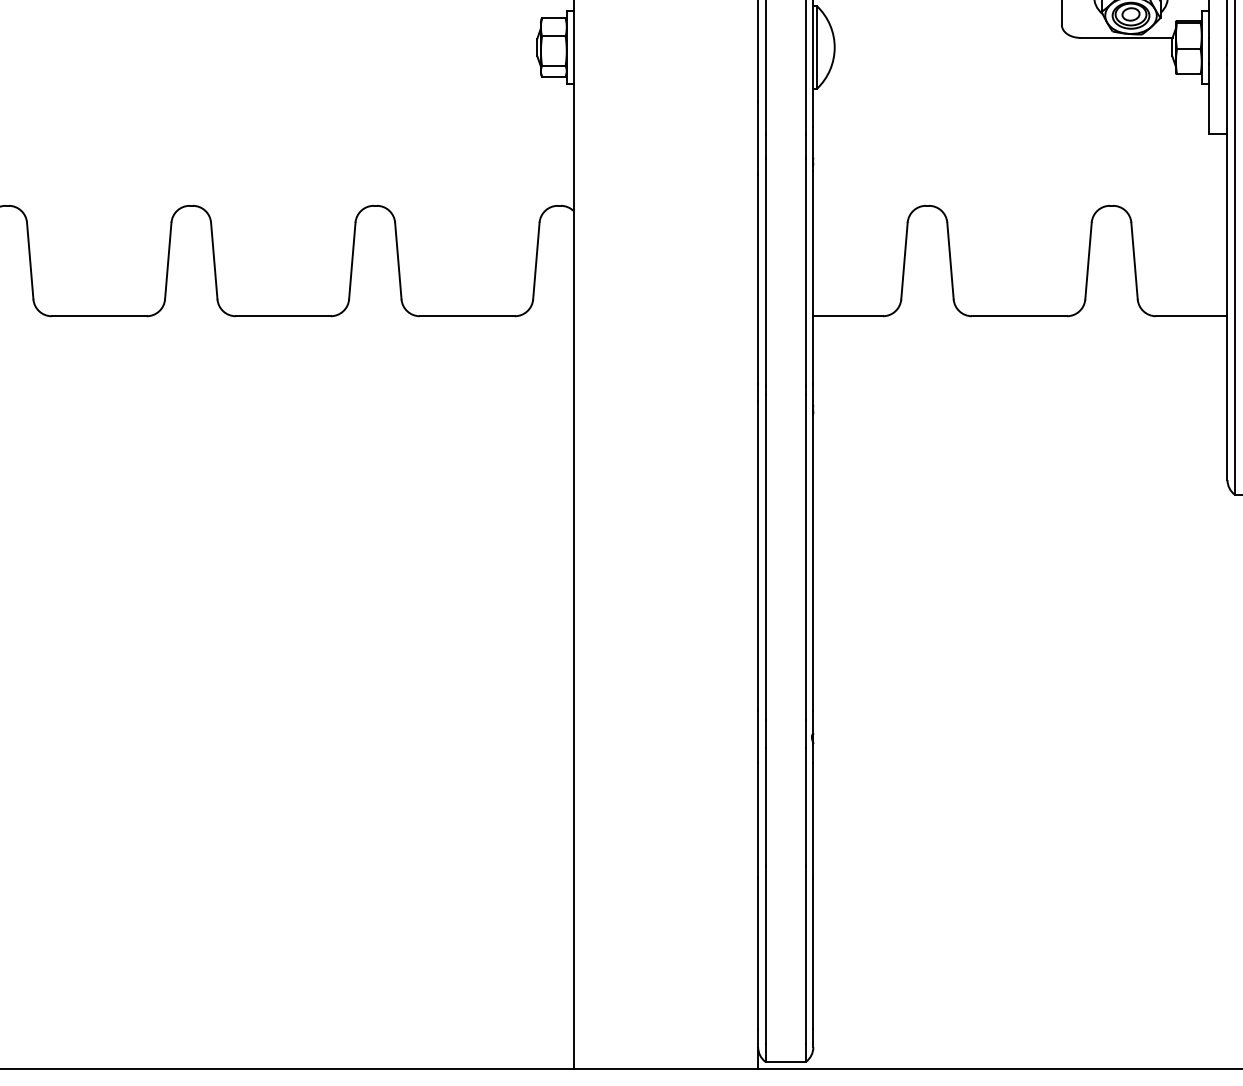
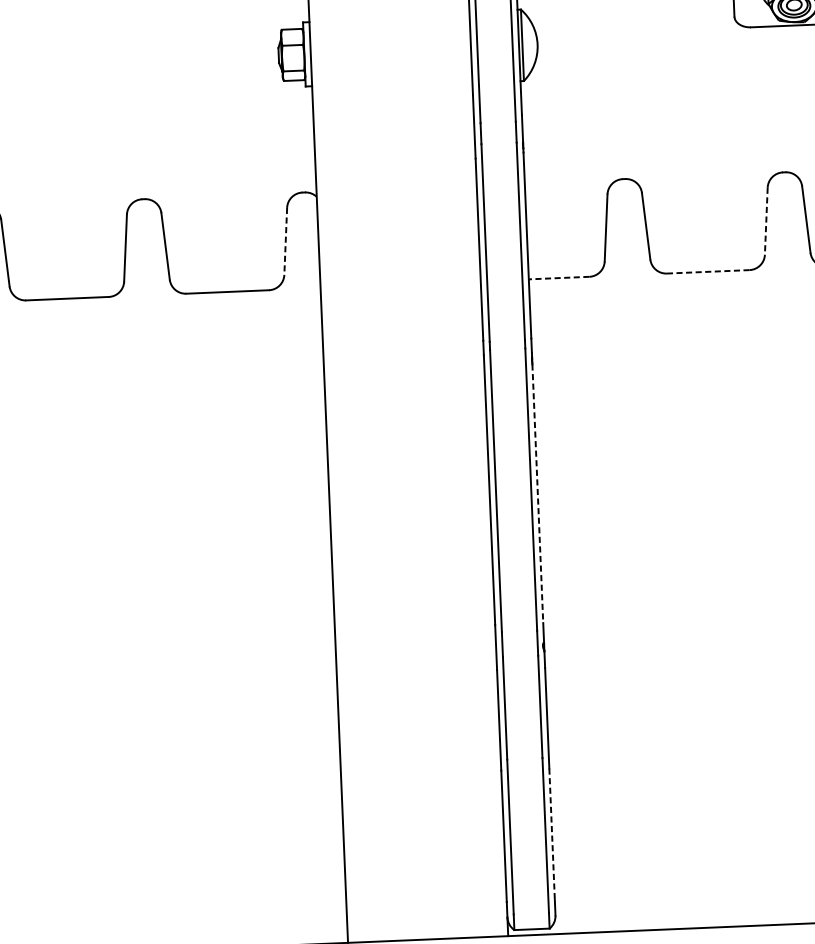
line: (536, 261) -> (285, 241), solid -> dashed
line: (1088, 261) -> (766, 221), solid -> dashed
line: (848, 316) -> (559, 278), solid -> dashed
line: (1019, 316) -> (708, 272), solid -> dashed
line: (813, 562) -> (537, 493), solid -> dashed
line: (813, 953) -> (552, 833), solid -> dashed

